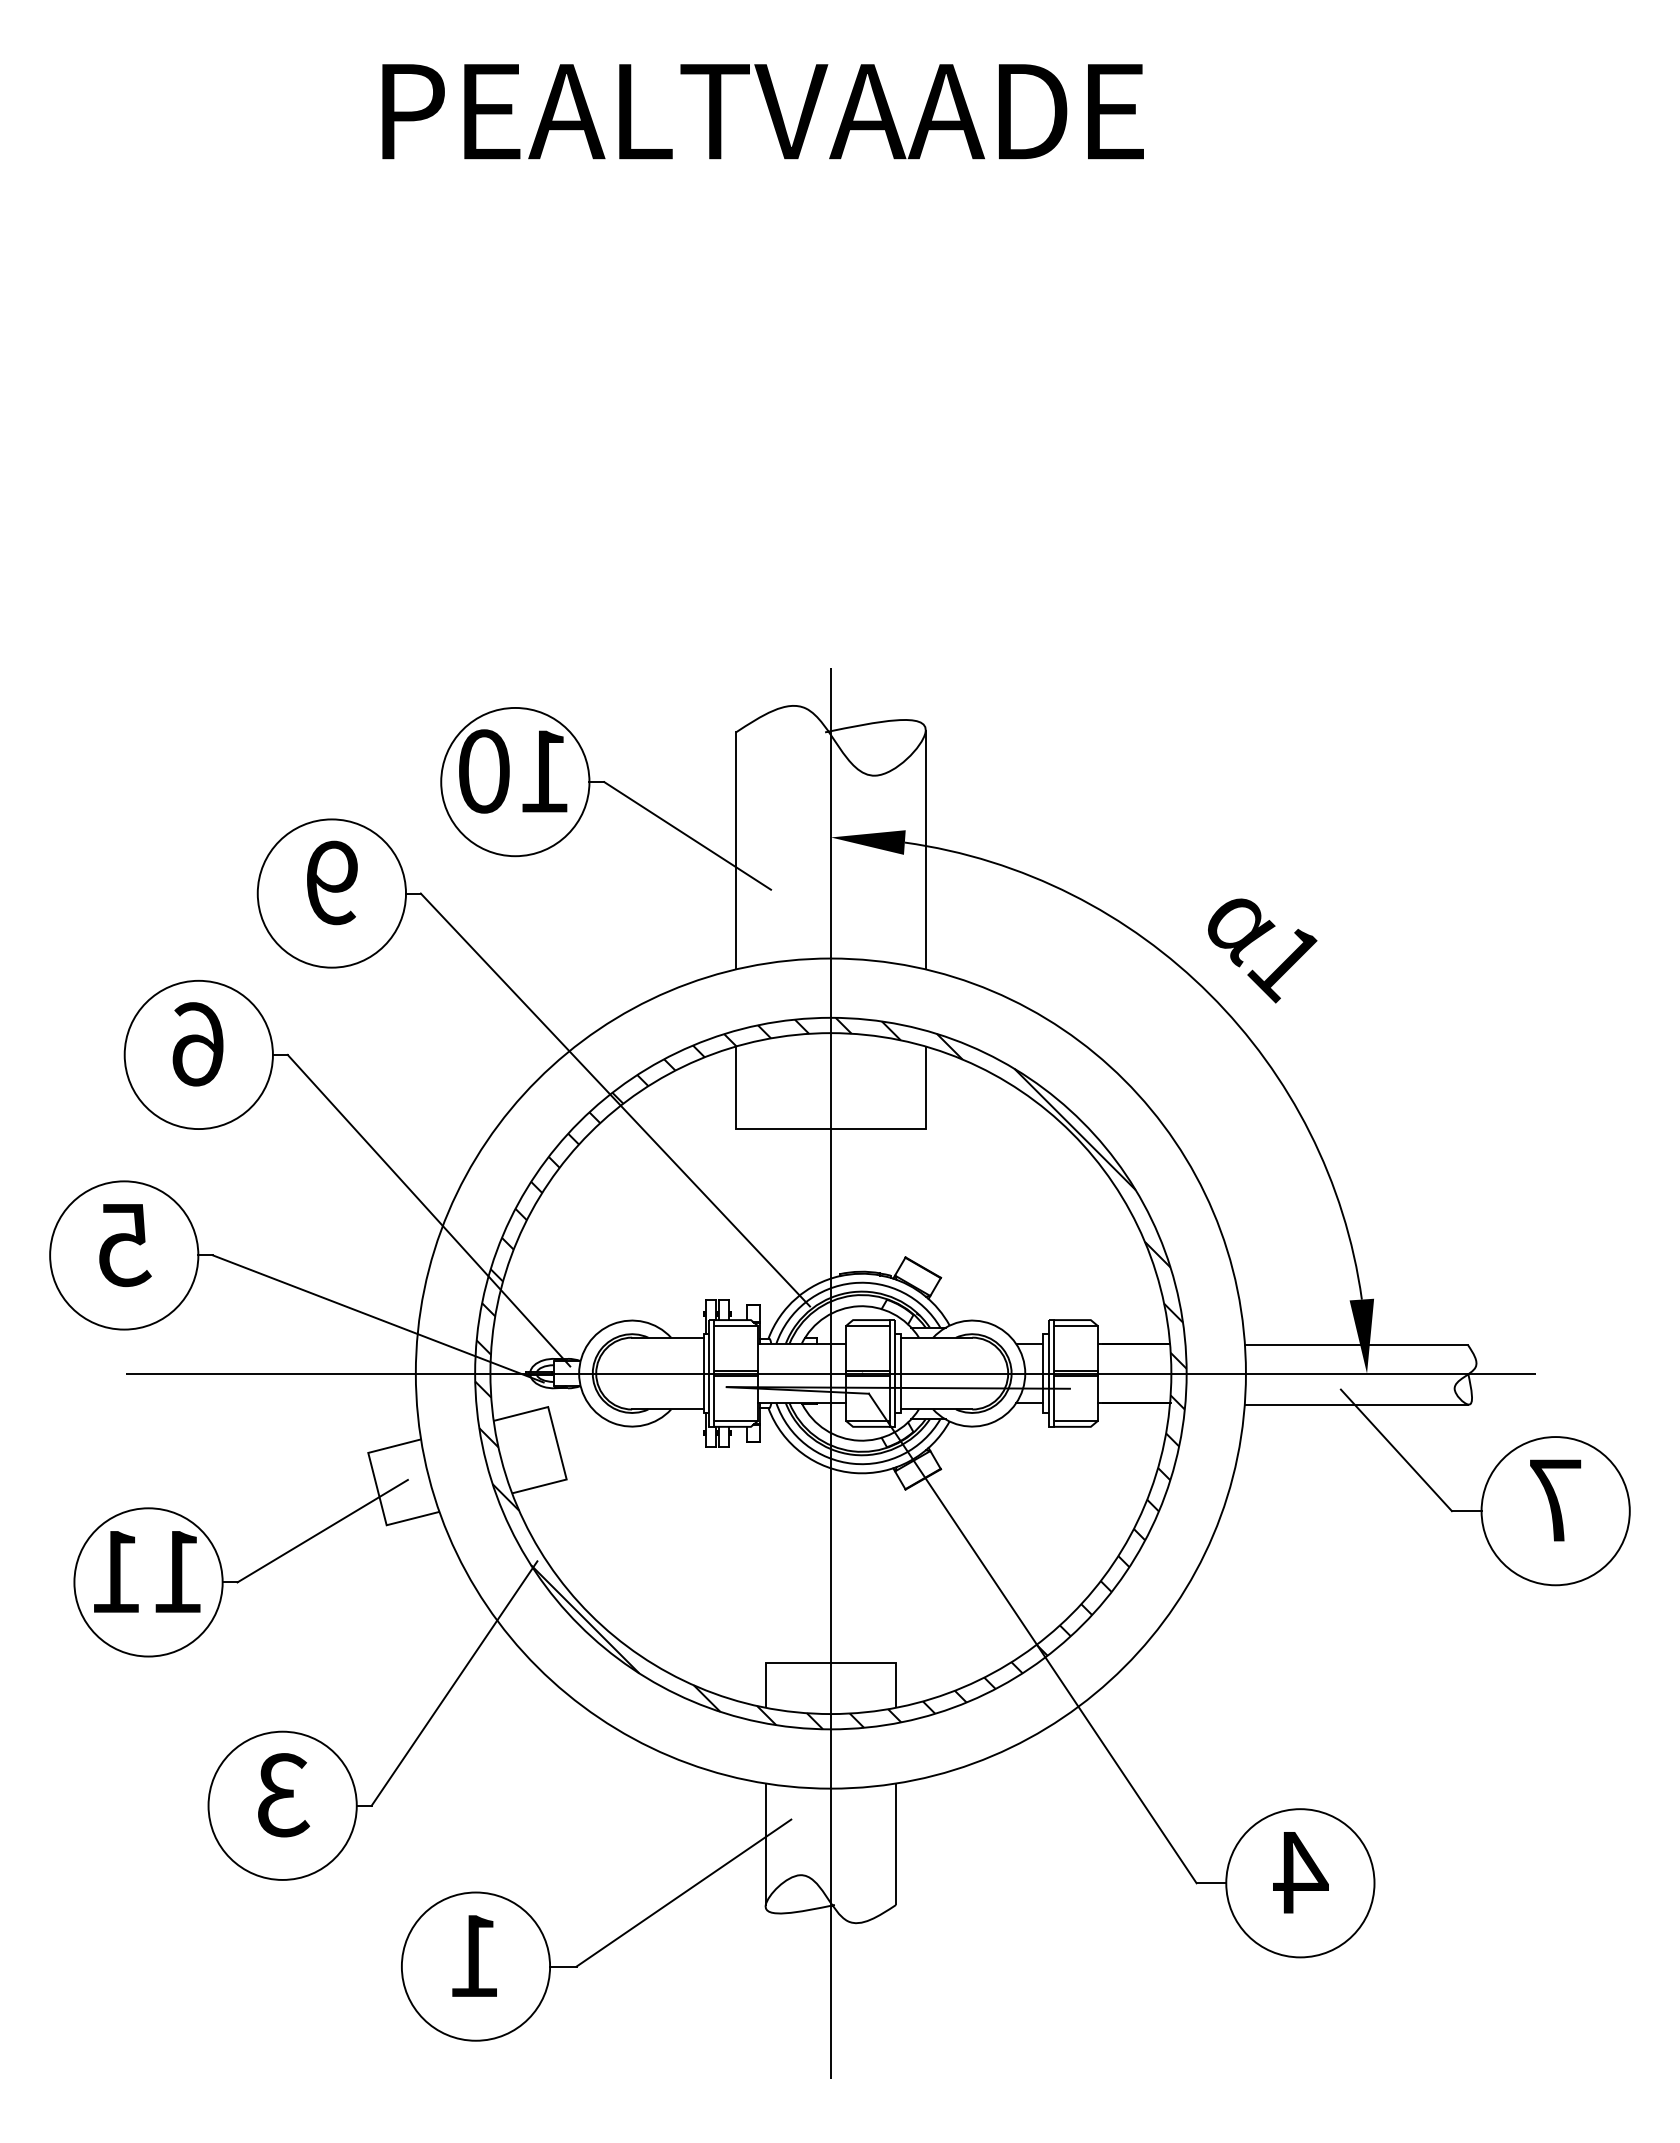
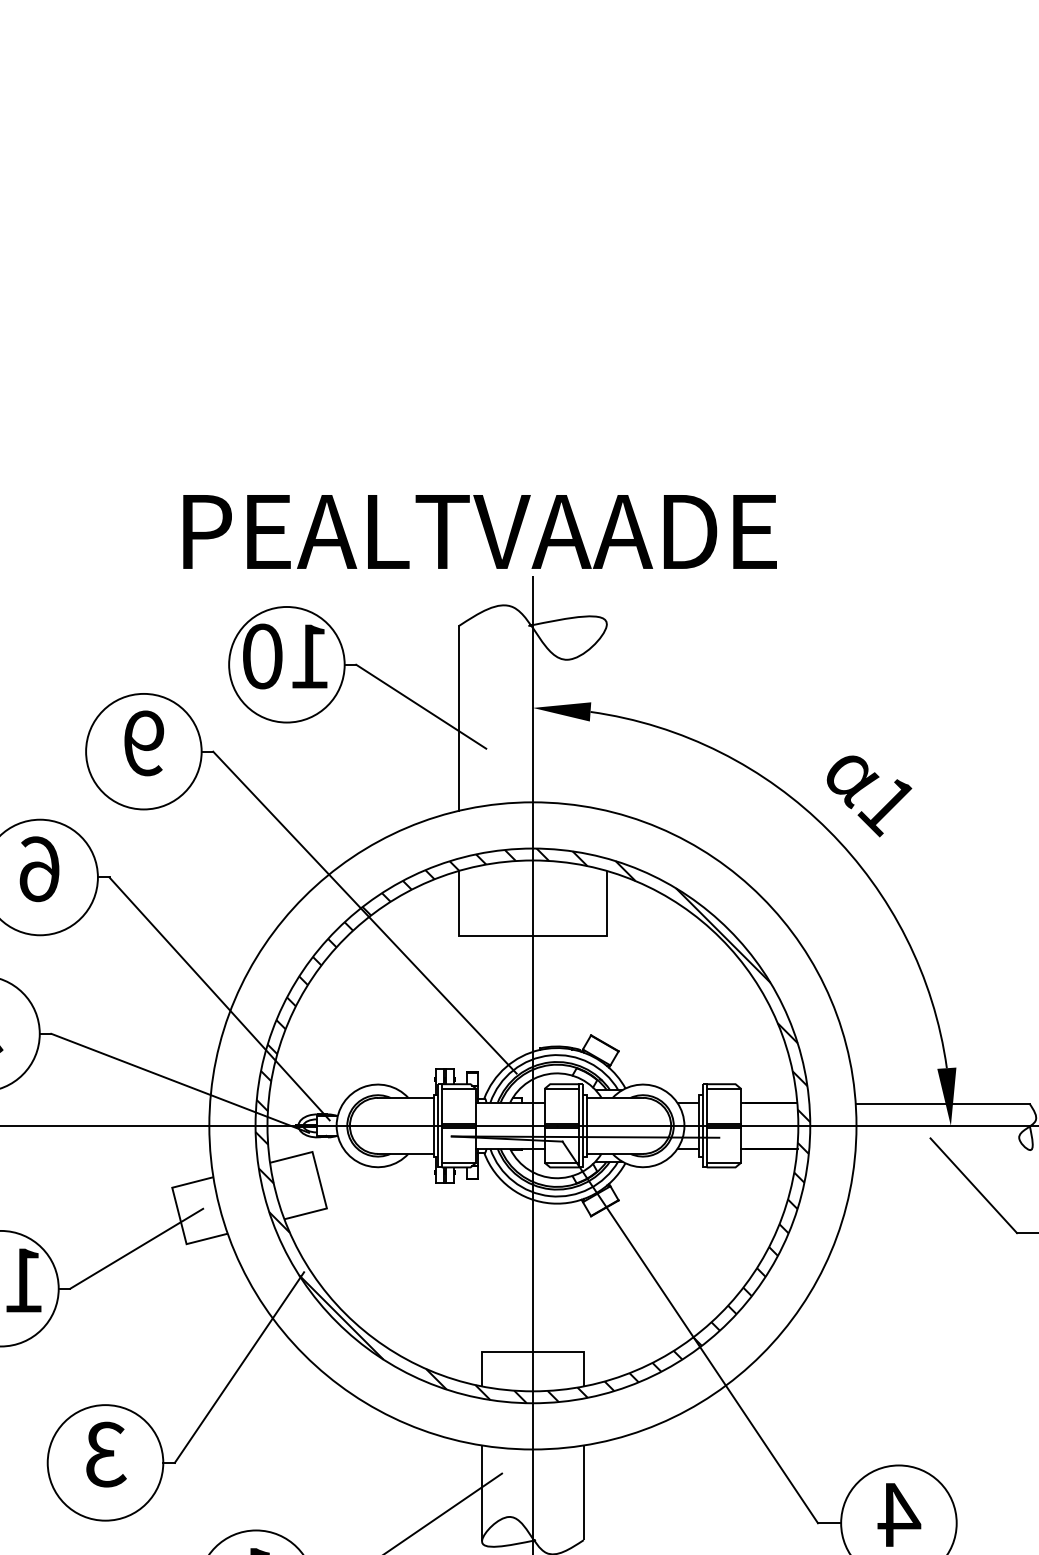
text: (762, 111) -> (479, 531), moved
line: (925, 850) -> (606, 718), removed
line: (1356, 1404) -> (942, 1150), removed

